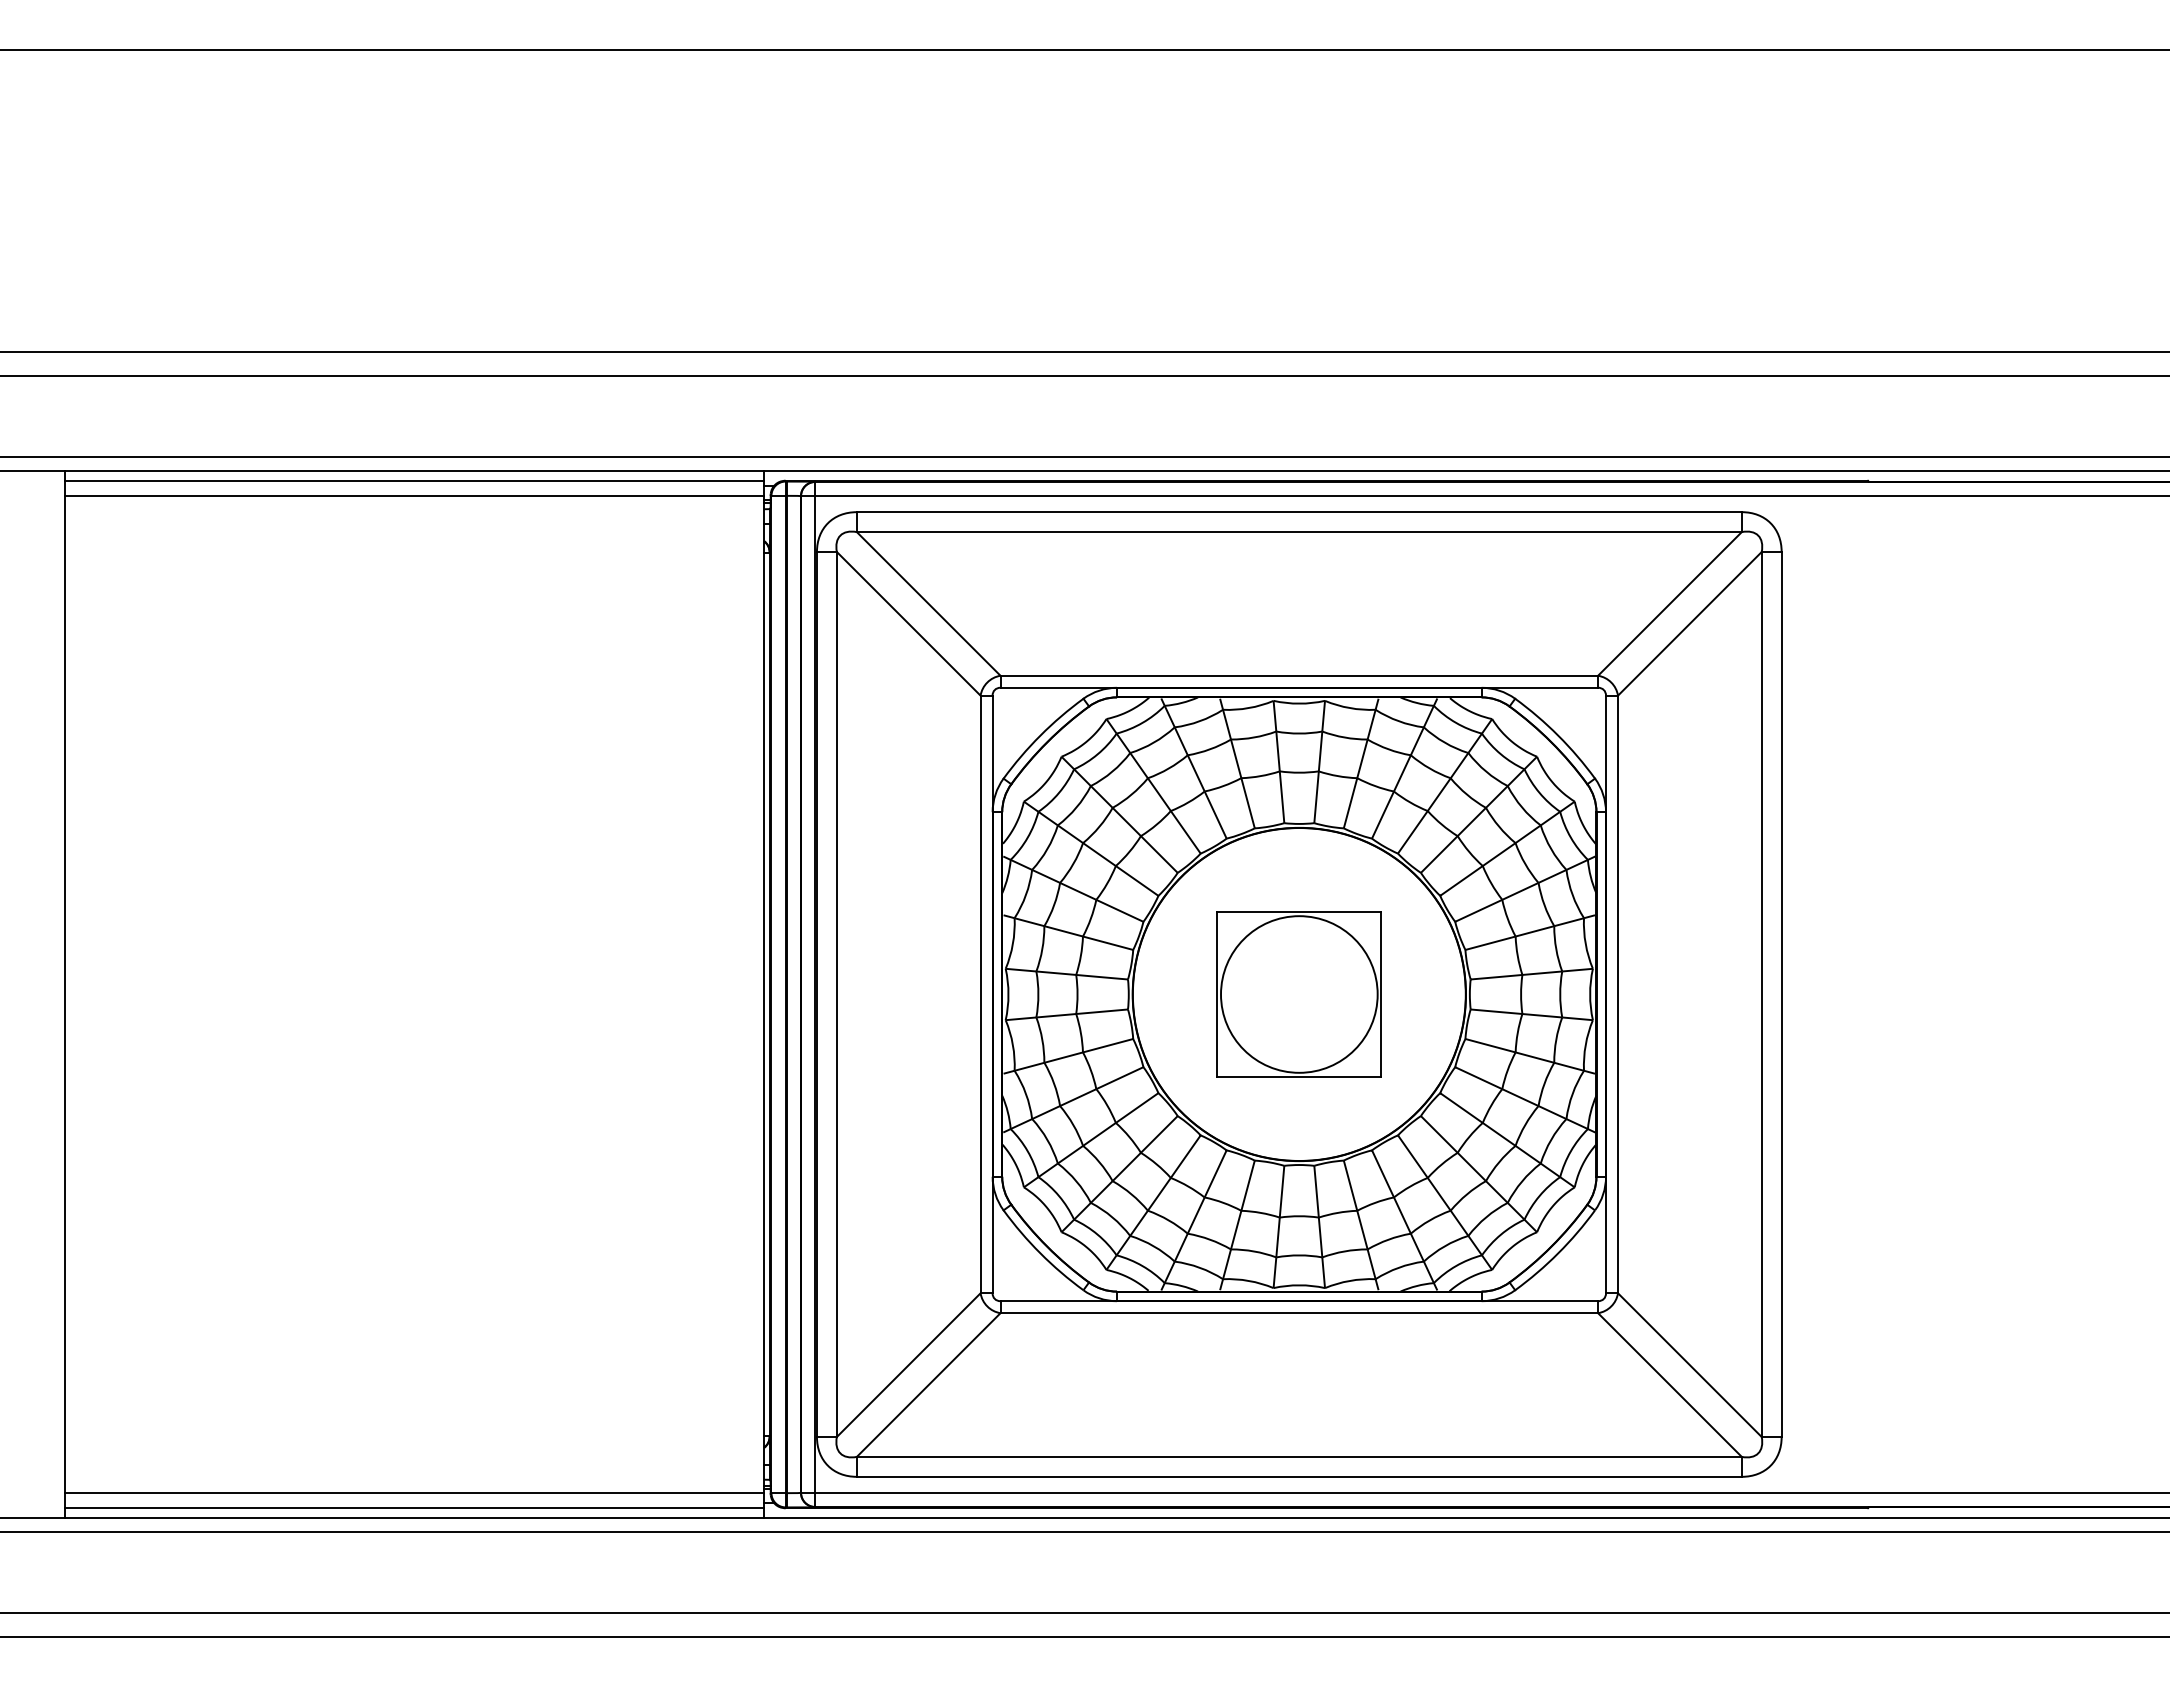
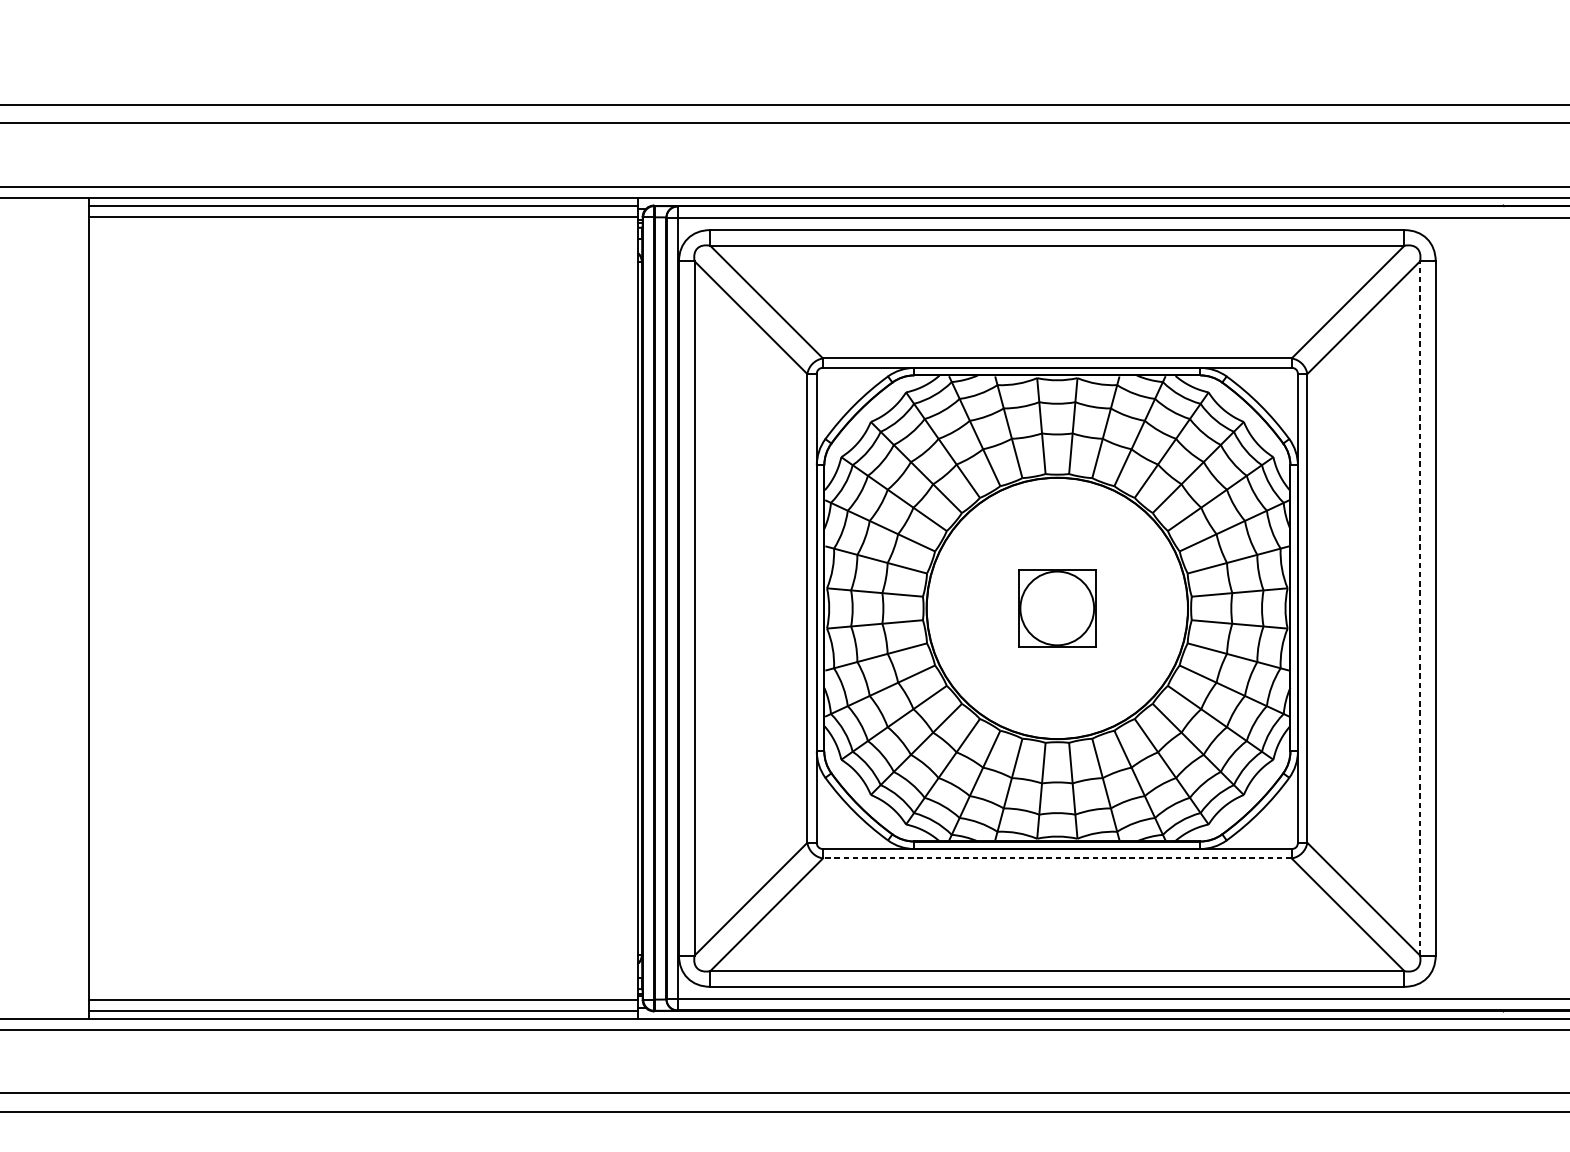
part: (1298, 994) -> (1056, 608), size x0.6
line: (1761, 994) -> (1419, 608), solid -> dashed
line: (1299, 1313) -> (1057, 858), solid -> dashed

